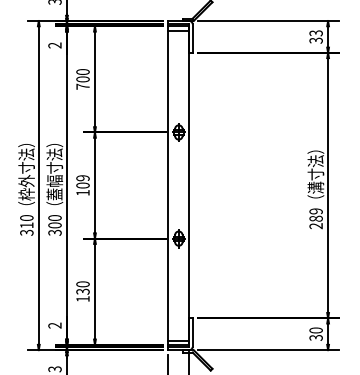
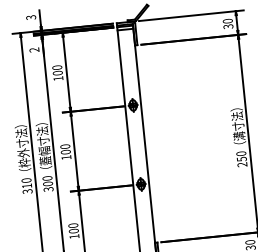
text: (315, 33) -> (227, 21), 33 -> 30
text: (82, 86) -> (58, 78), 700 -> 100
text: (82, 178) -> (64, 146), 109 -> 100
text: (315, 214) -> (241, 156), 289 -> 250
text: (82, 291) -> (73, 231), 130 -> 100

